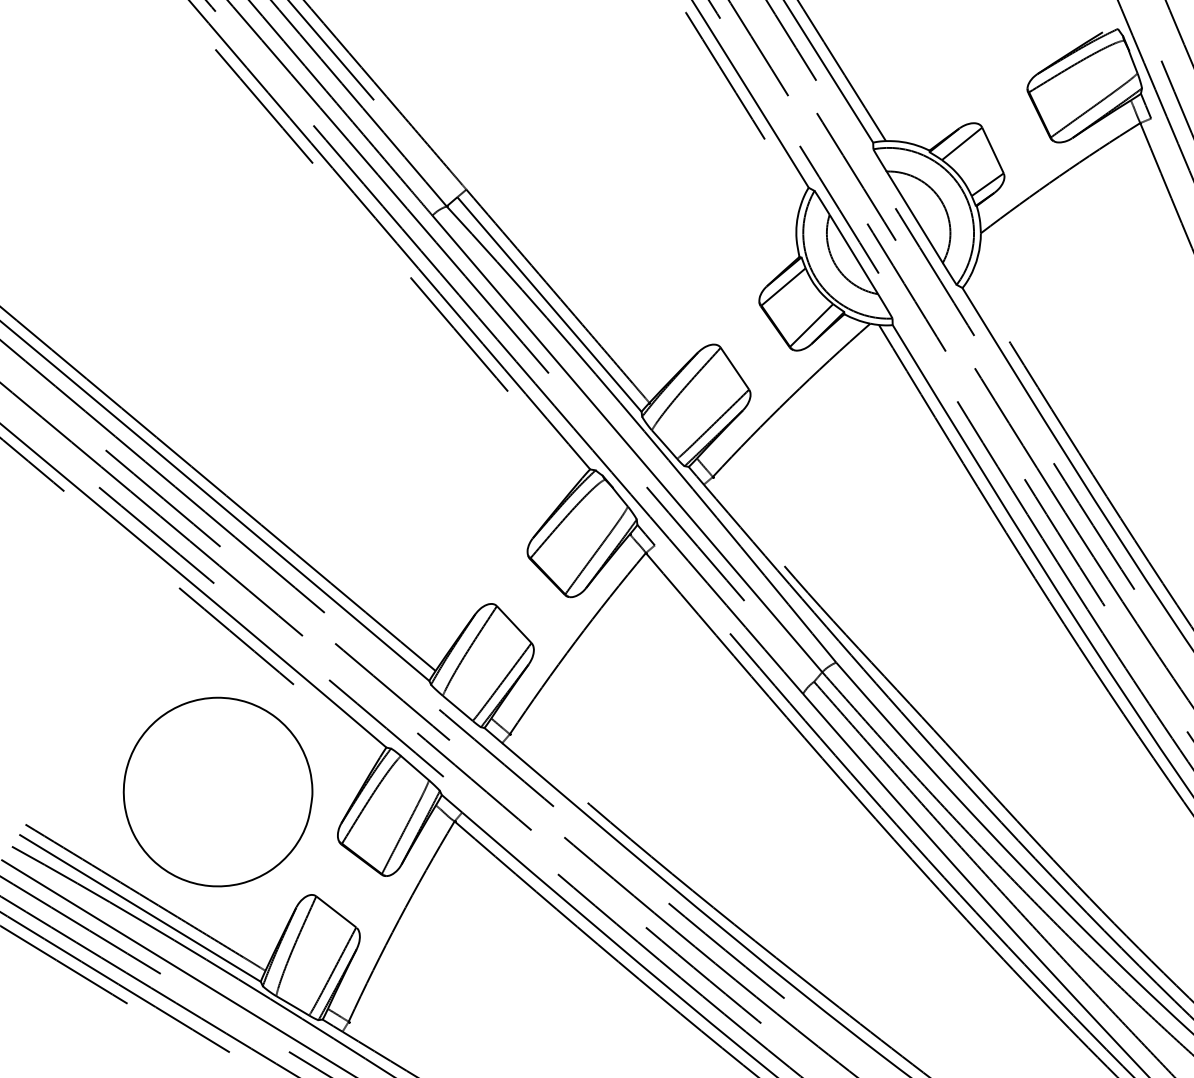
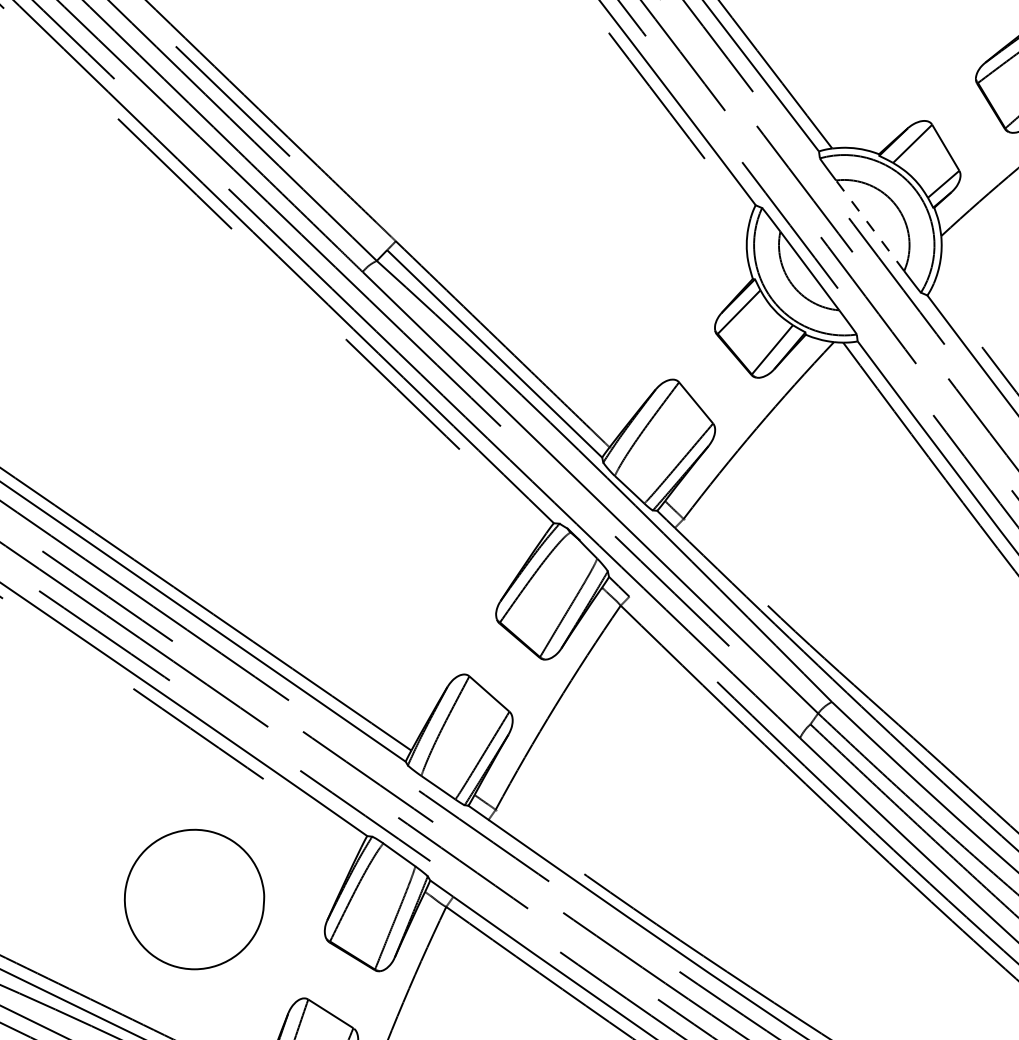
line: (914, 217) -> (869, 226), solid -> dashed
part: (217, 791) -> (193, 899), size x0.7

